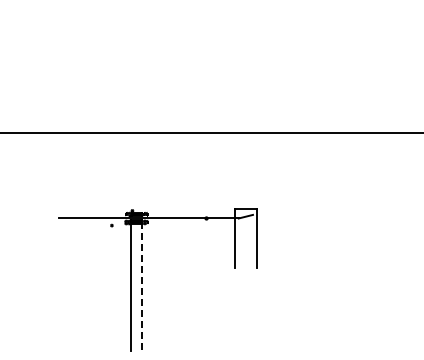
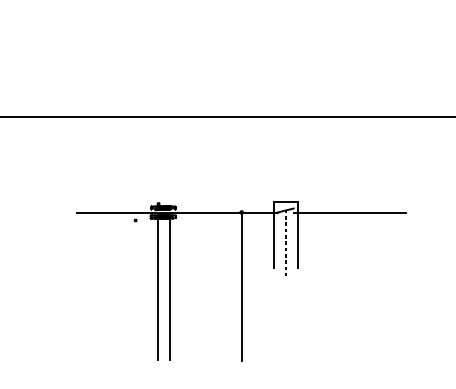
line: (302, 218) -> (349, 212), added
line: (245, 244) -> (285, 241), added
line: (206, 284) -> (241, 286), added
line: (142, 286) -> (169, 288), dashed -> solid

